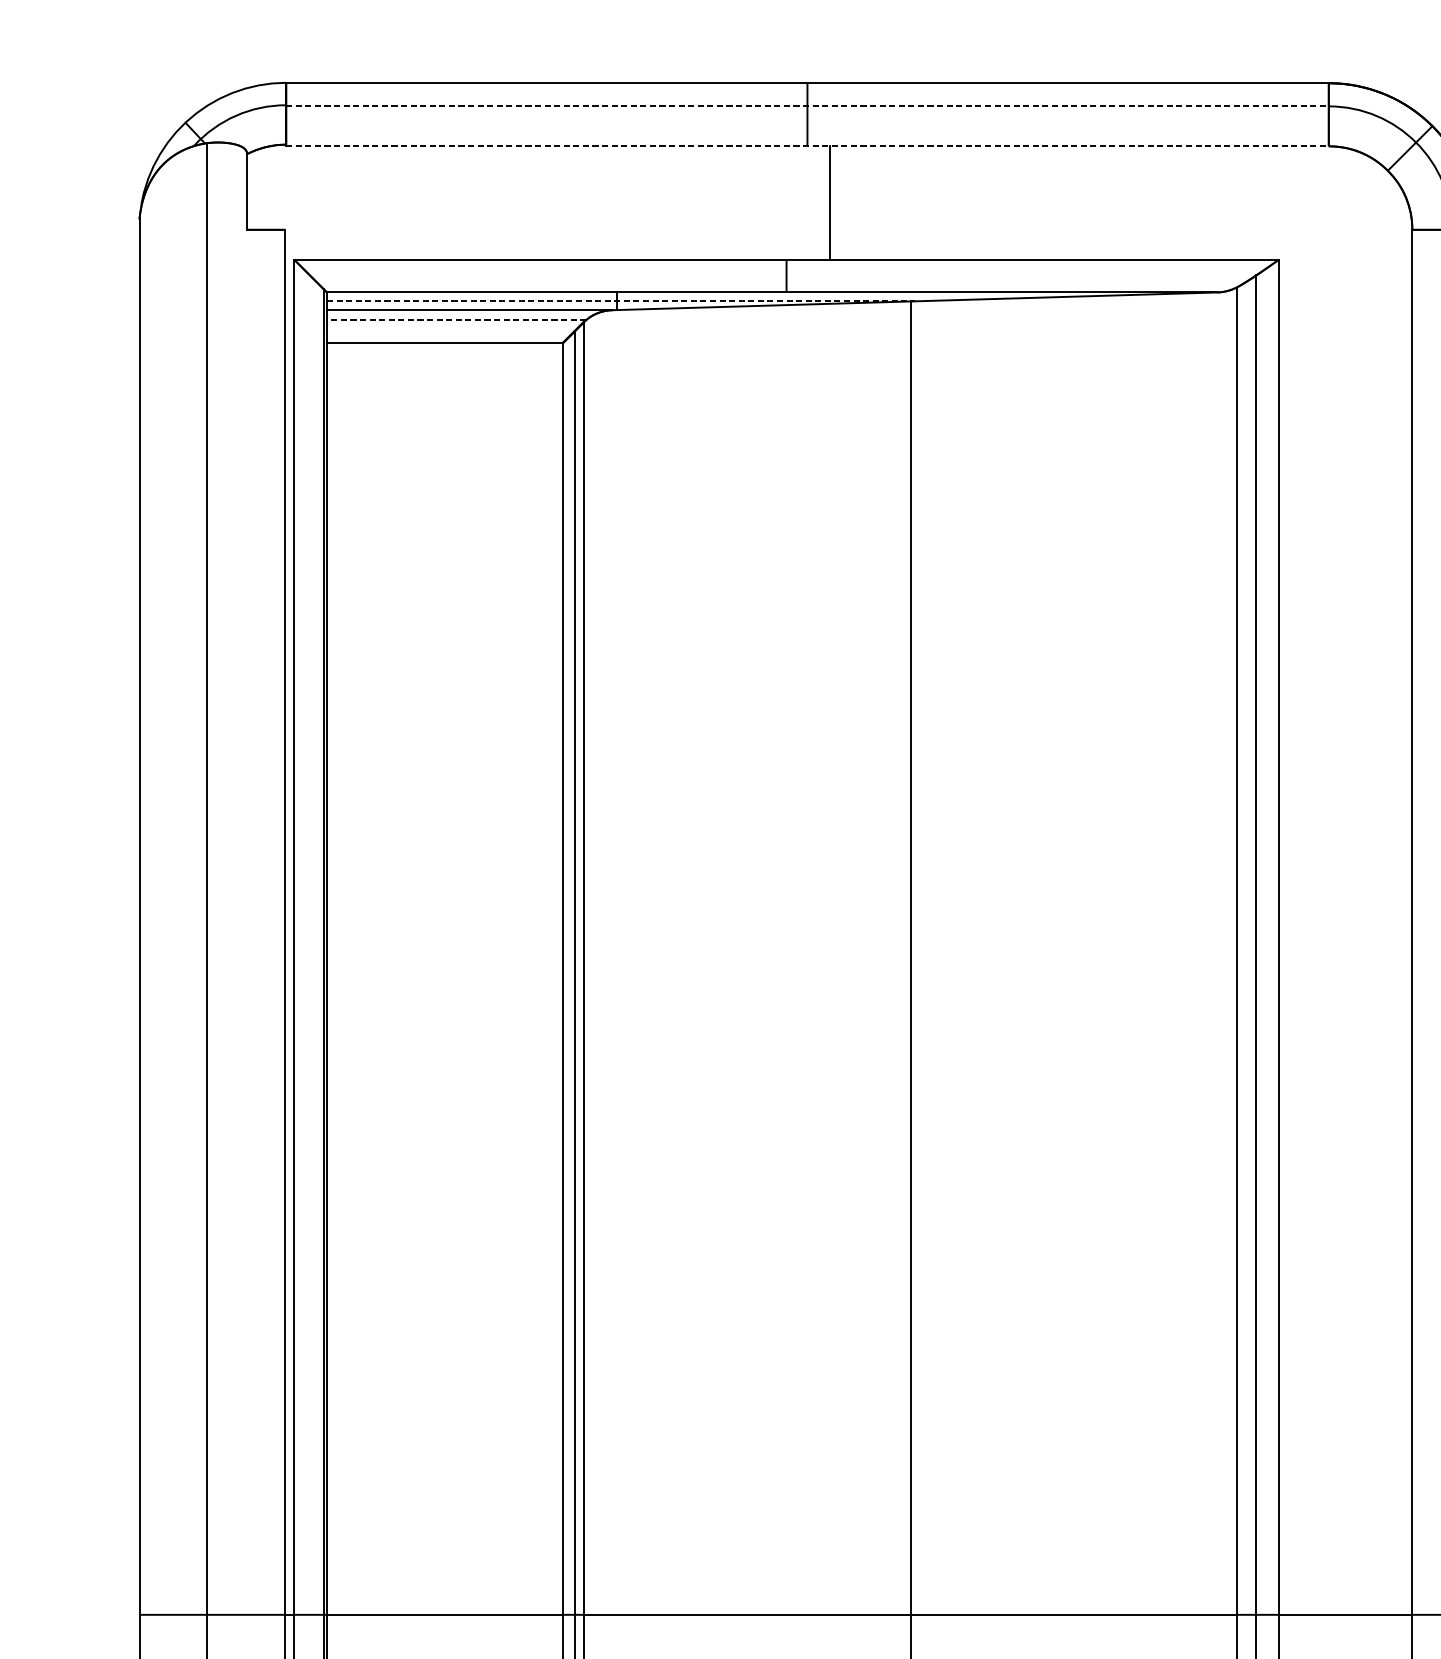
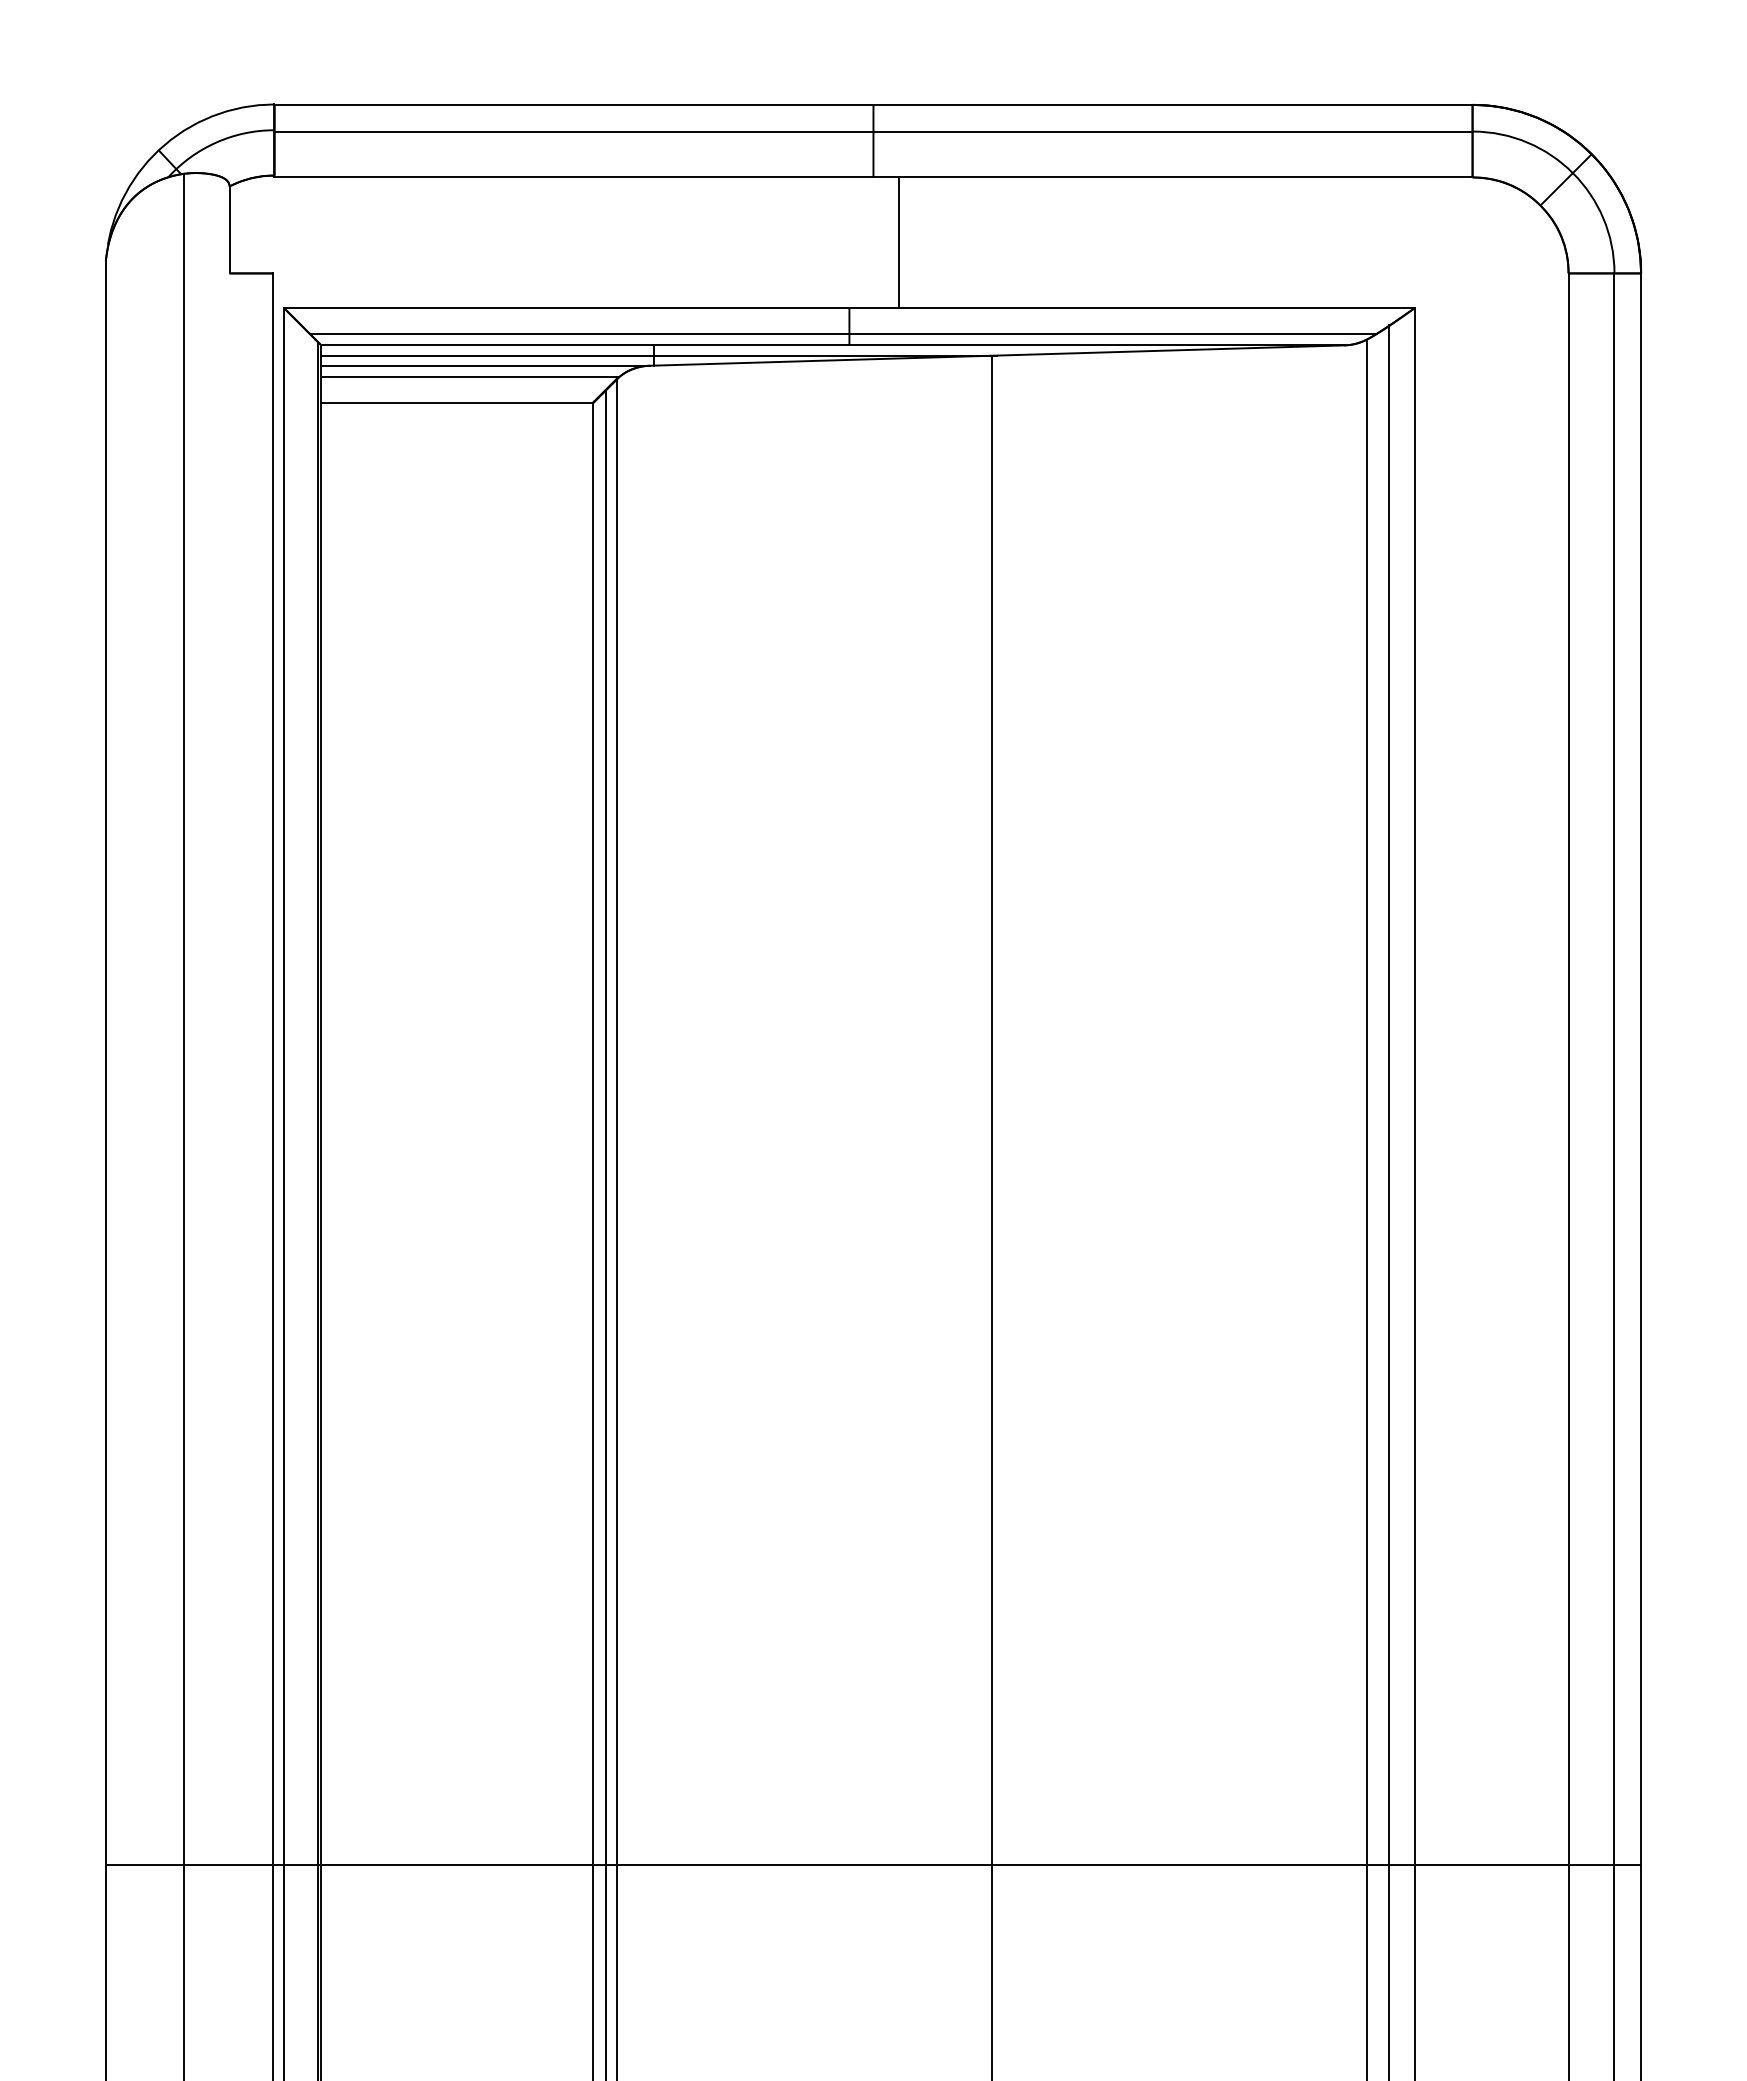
line: (808, 106) -> (874, 131), dashed -> solid
line: (808, 146) -> (874, 177), dashed -> solid
line: (780, 282) -> (842, 334), added
line: (621, 301) -> (659, 355), dashed -> solid
line: (456, 320) -> (470, 377), dashed -> solid

